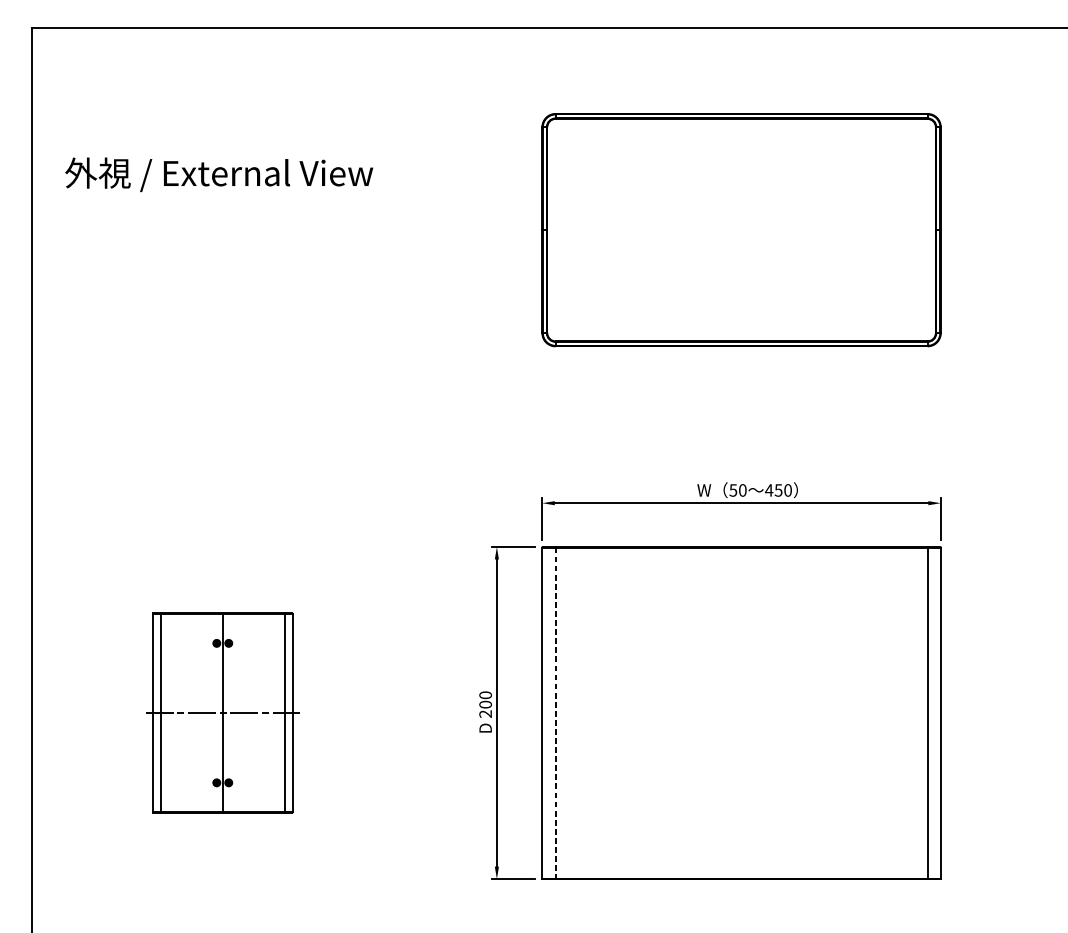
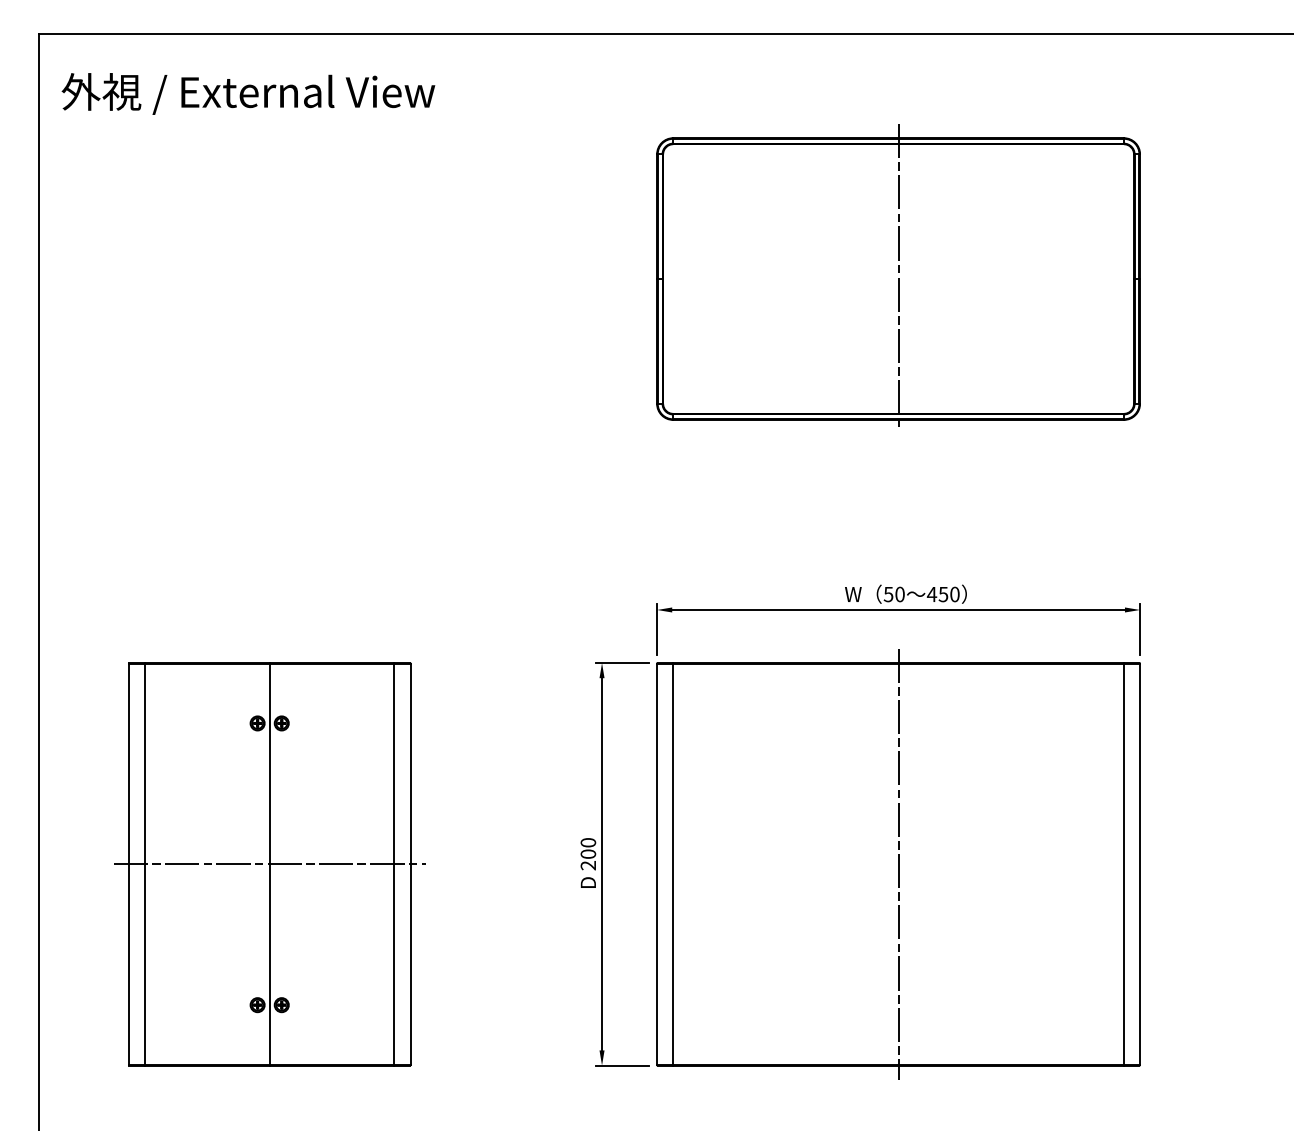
text: (219, 174) -> (248, 93), moved
line: (741, 228) -> (898, 276), added
part: (222, 713) -> (269, 864), size x1.67
line: (555, 713) -> (673, 864), dashed -> solid
line: (741, 713) -> (898, 864), added

